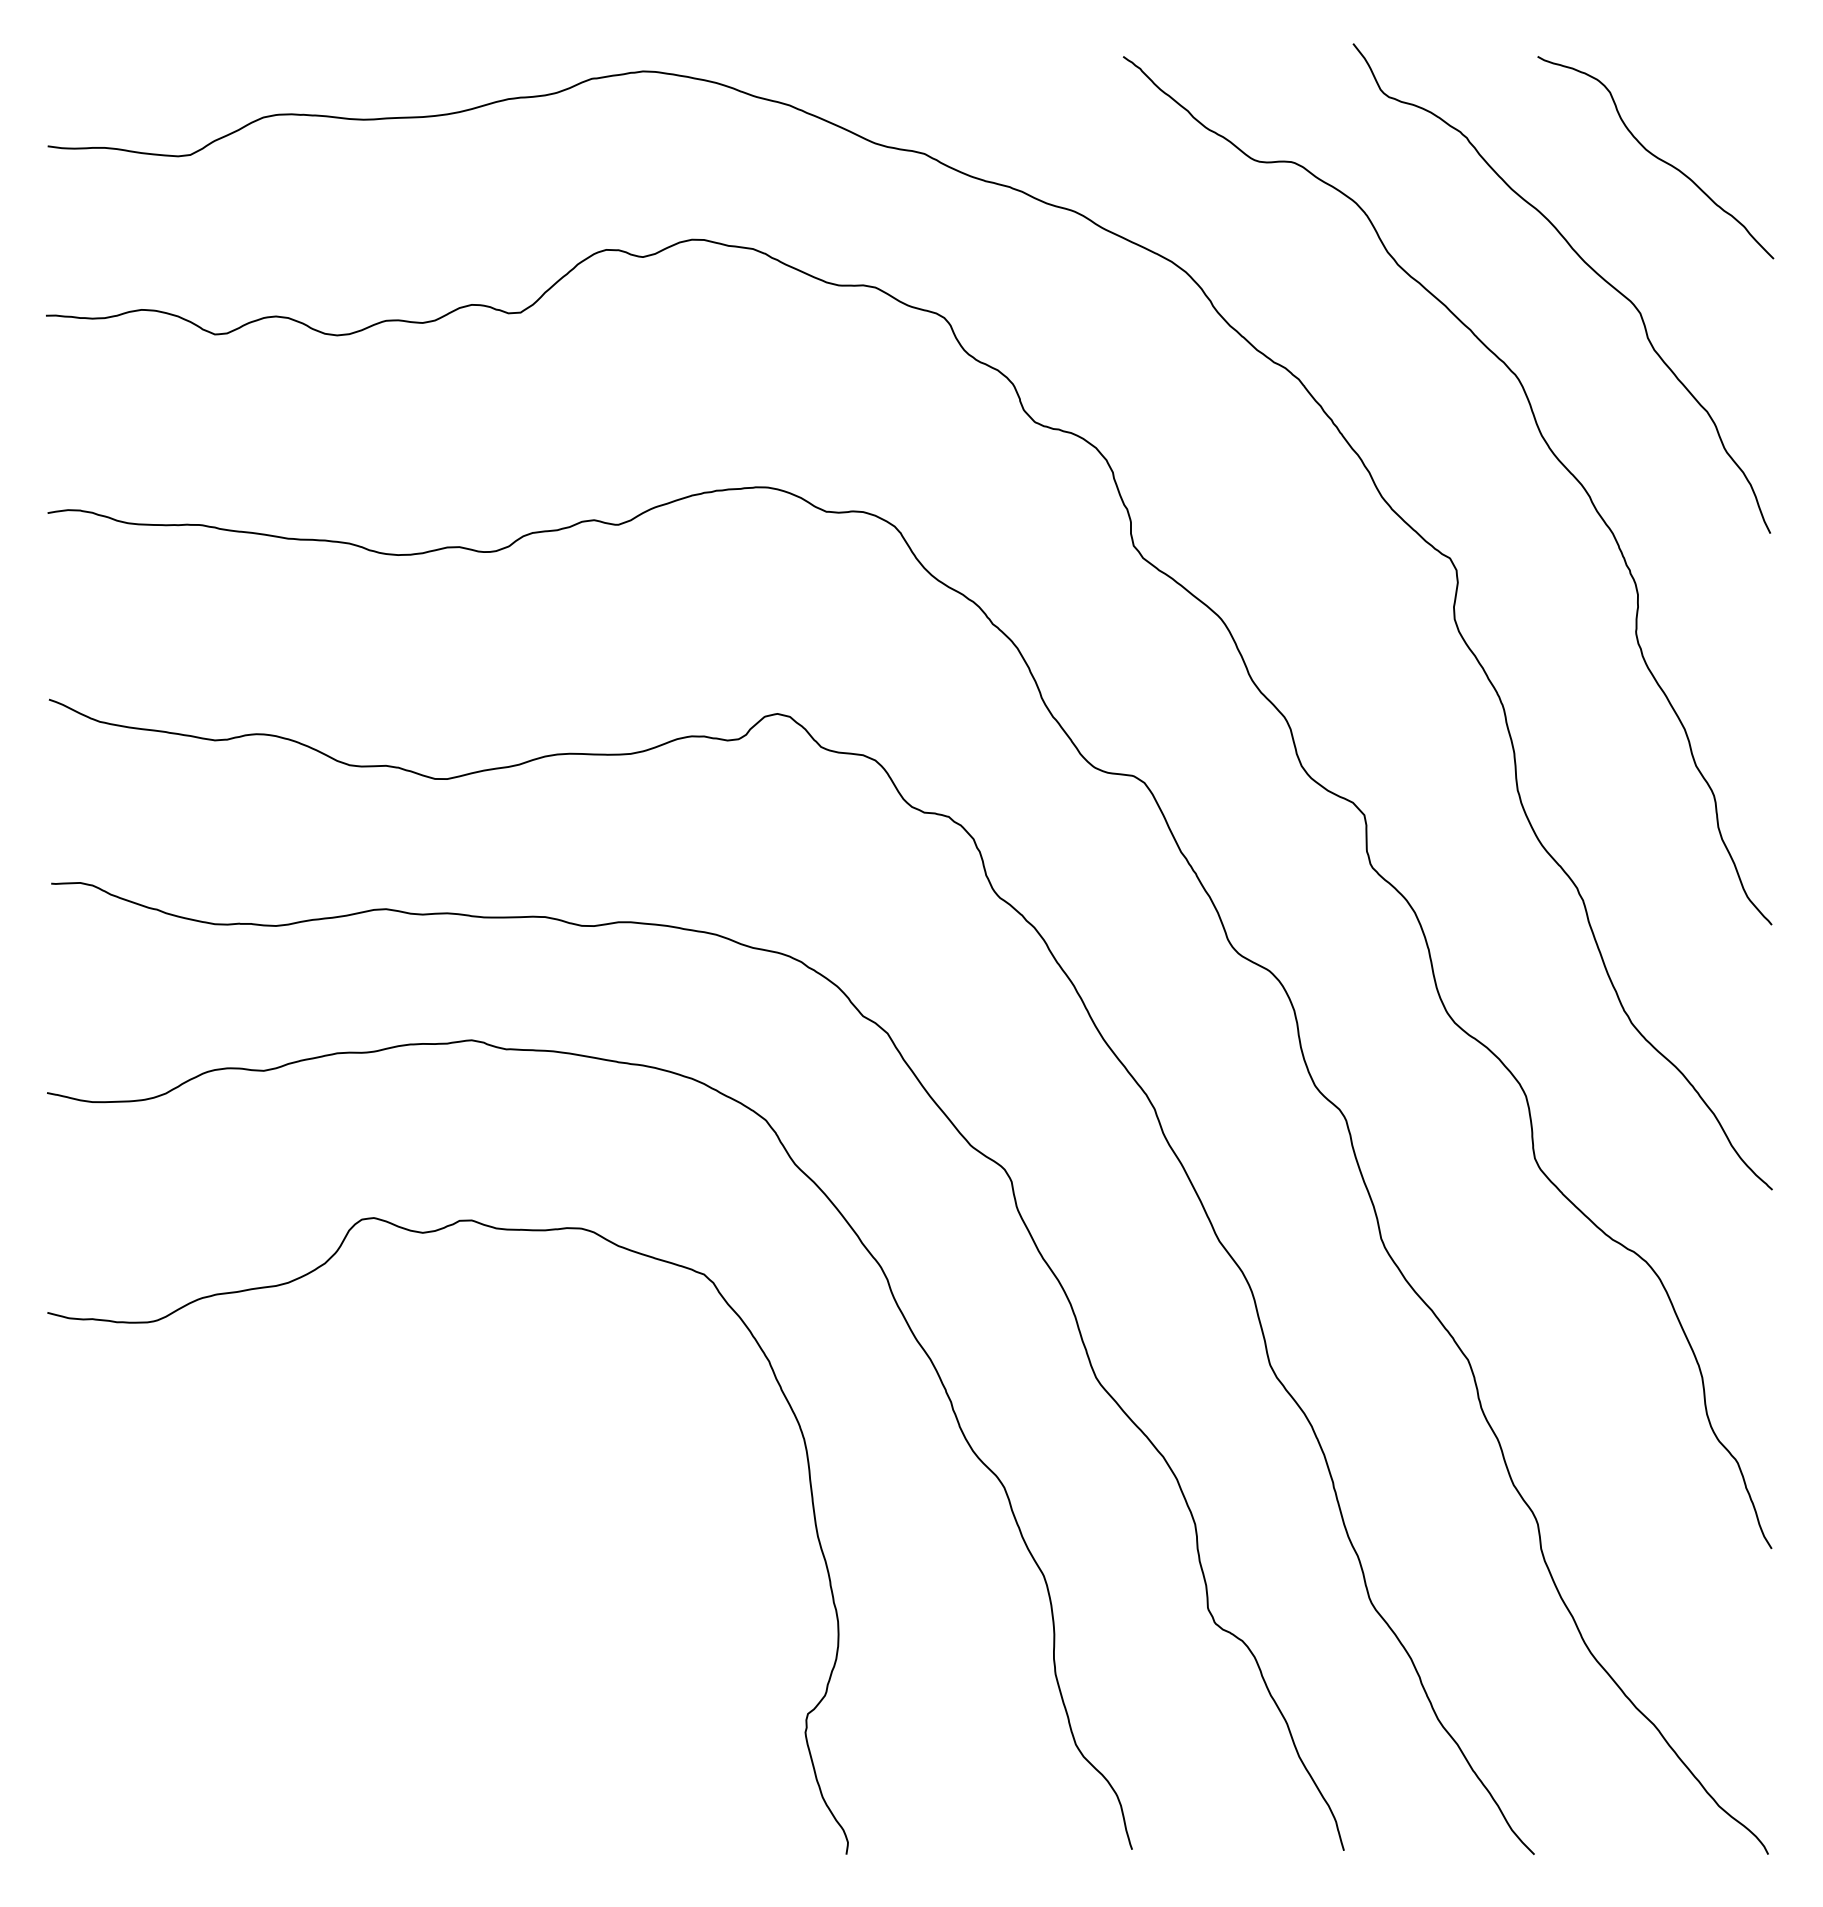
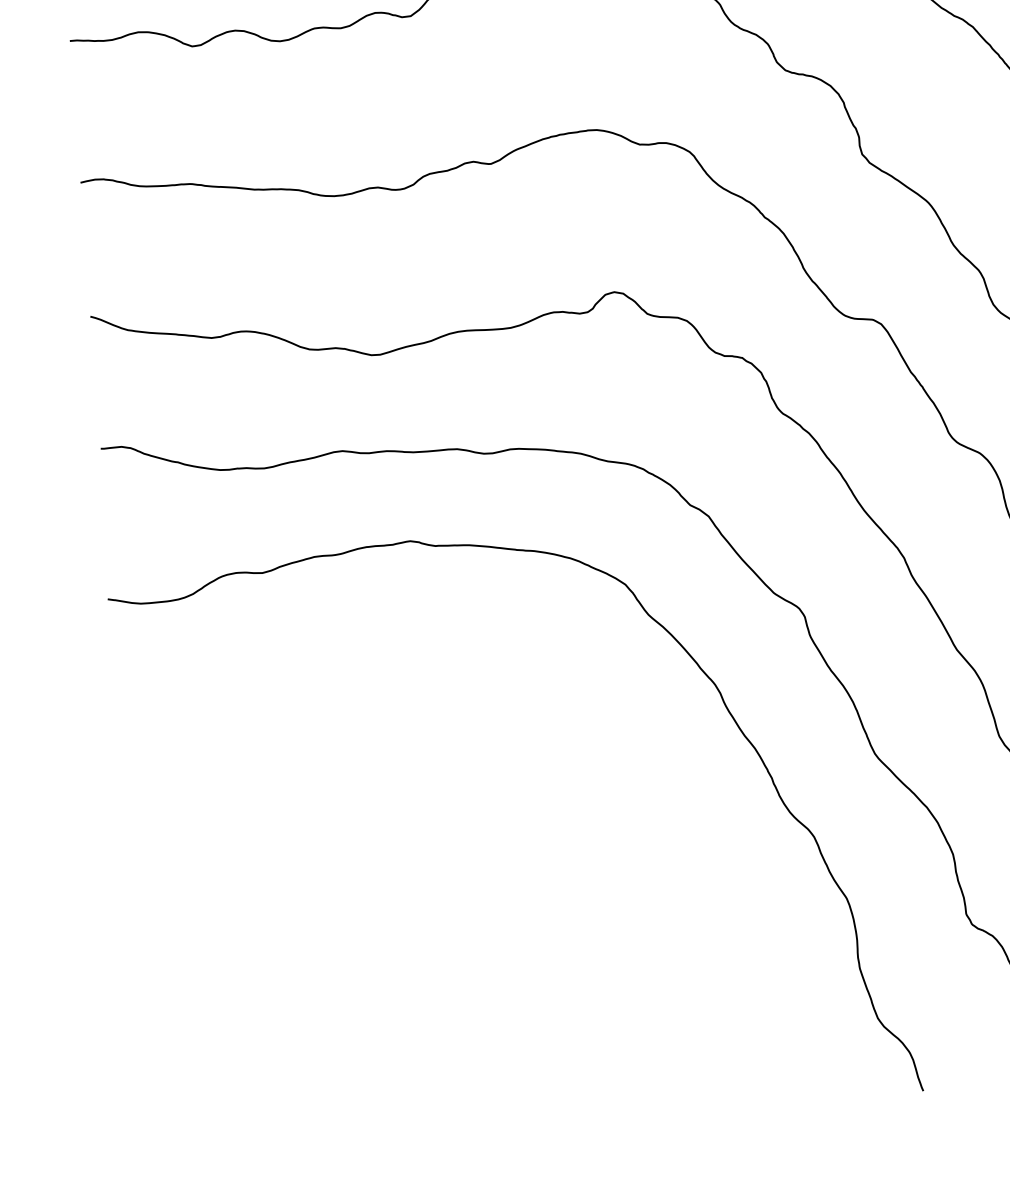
curve: (307, 1275) -> (303, 717), removed

